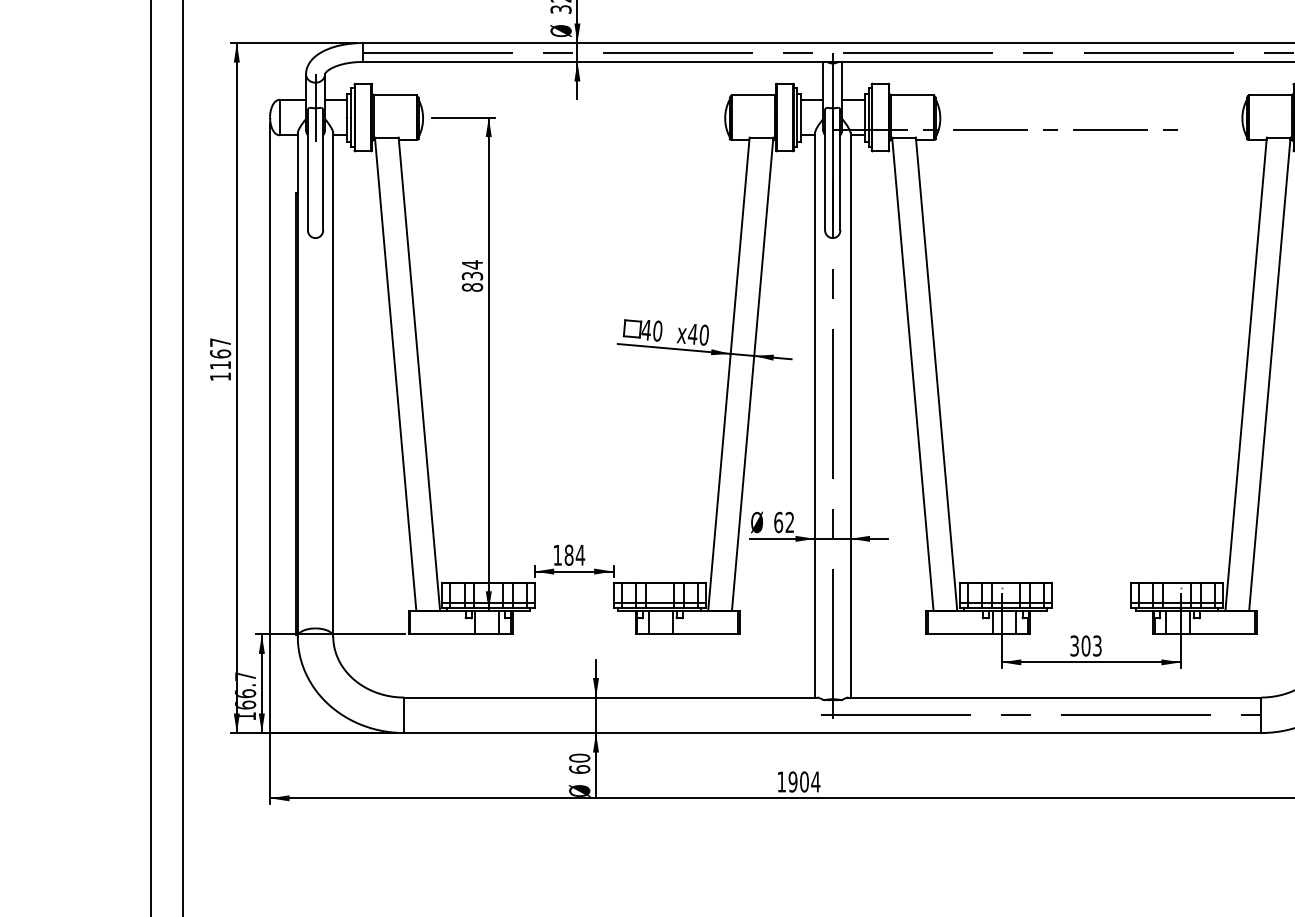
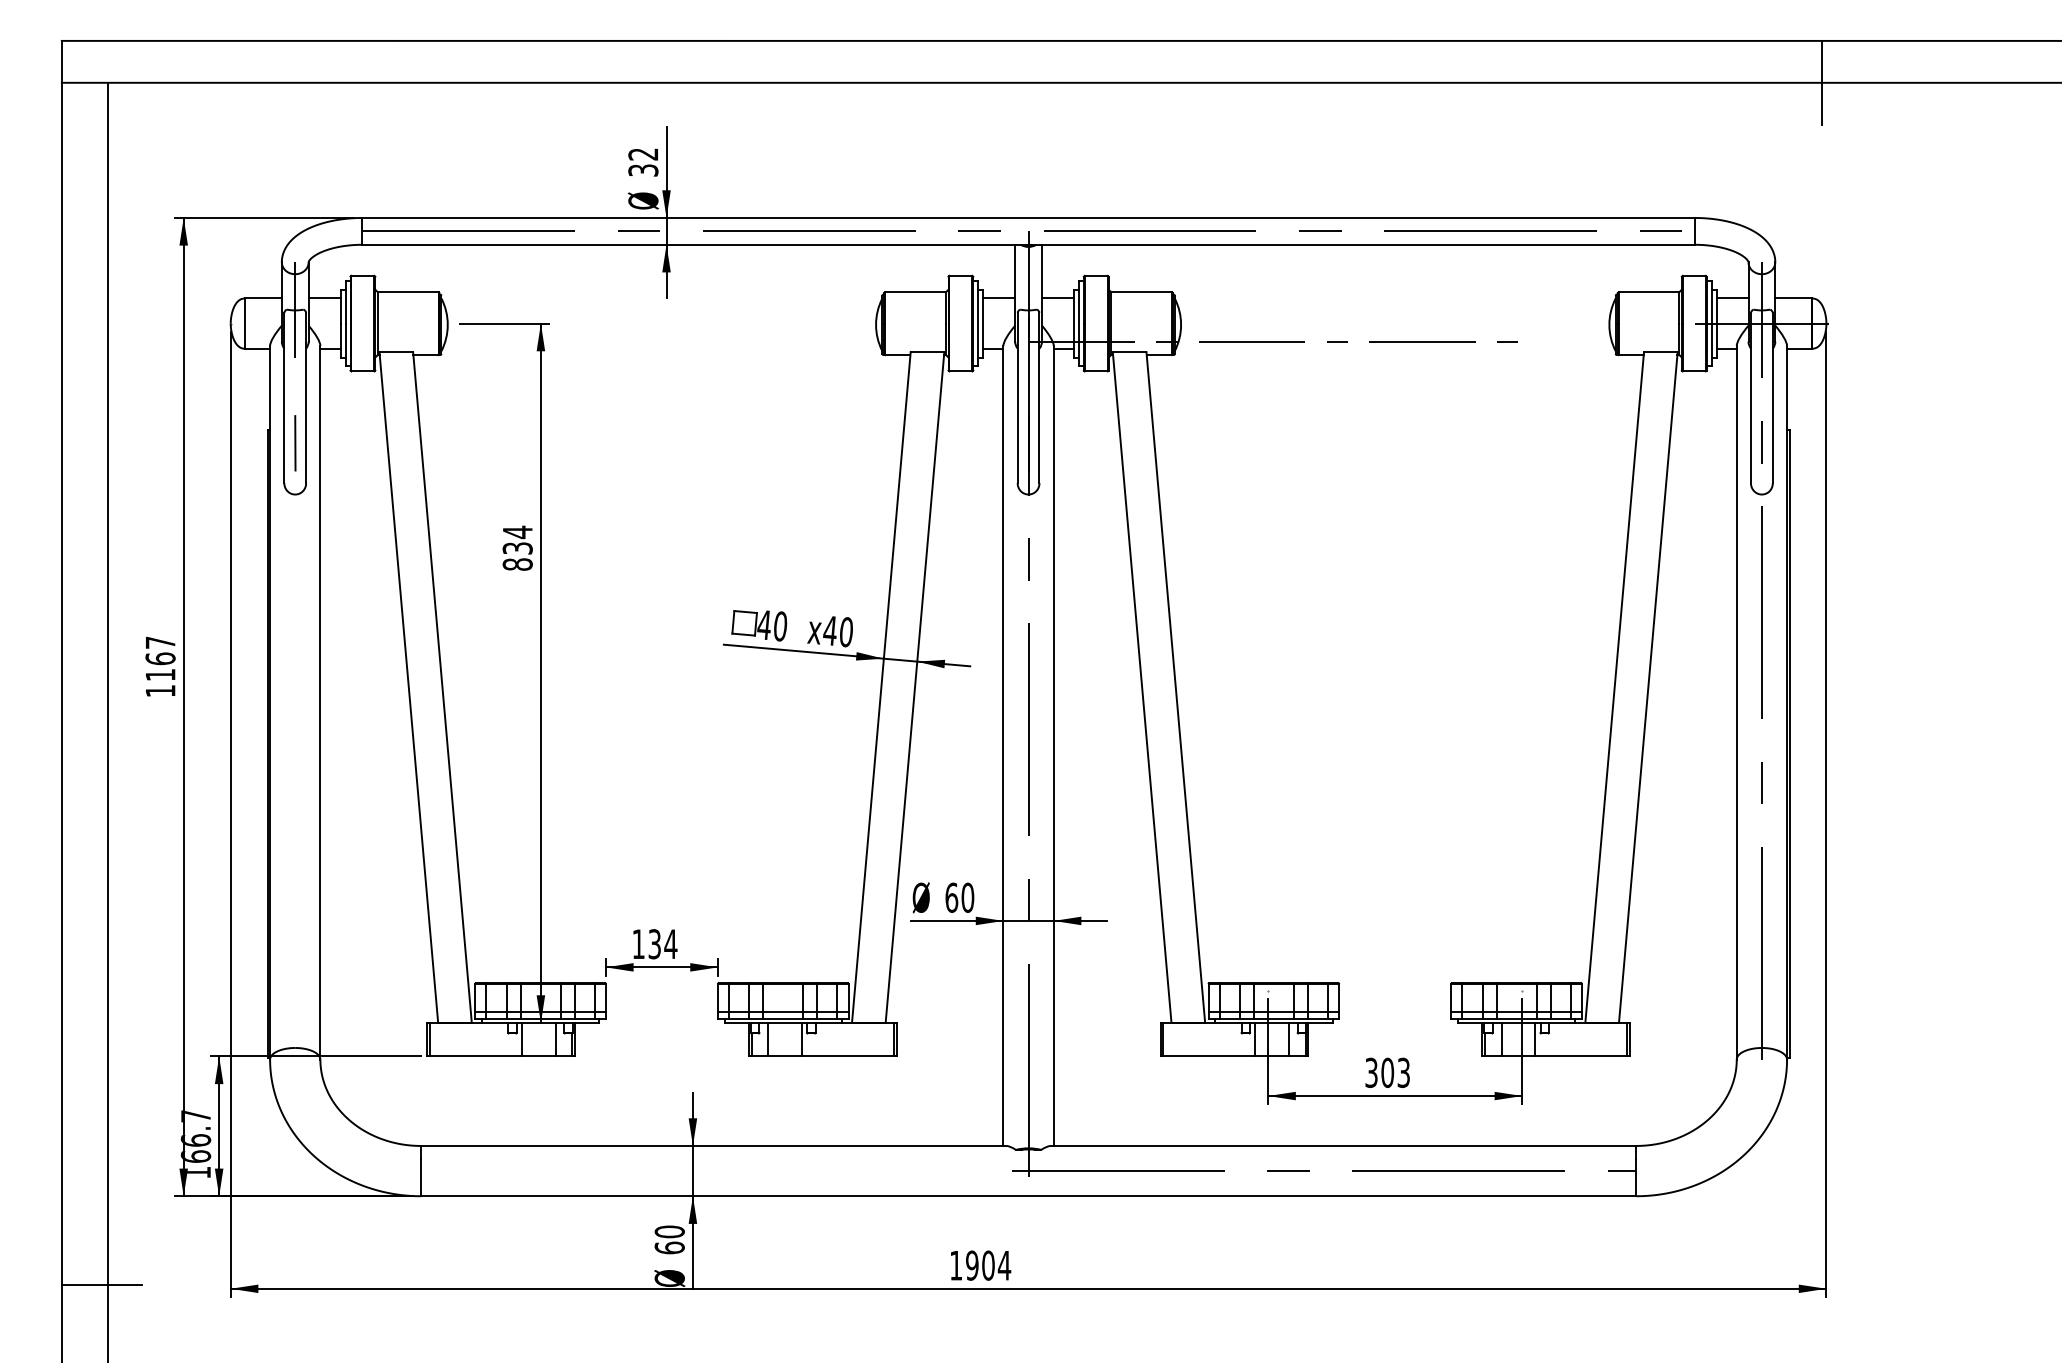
line: (315, 202) -> (295, 443), added
text: (789, 522) -> (967, 897), 62 -> 60
text: (568, 555) -> (654, 944), 184 -> 134
line: (178, 795) -> (101, 1285), added

